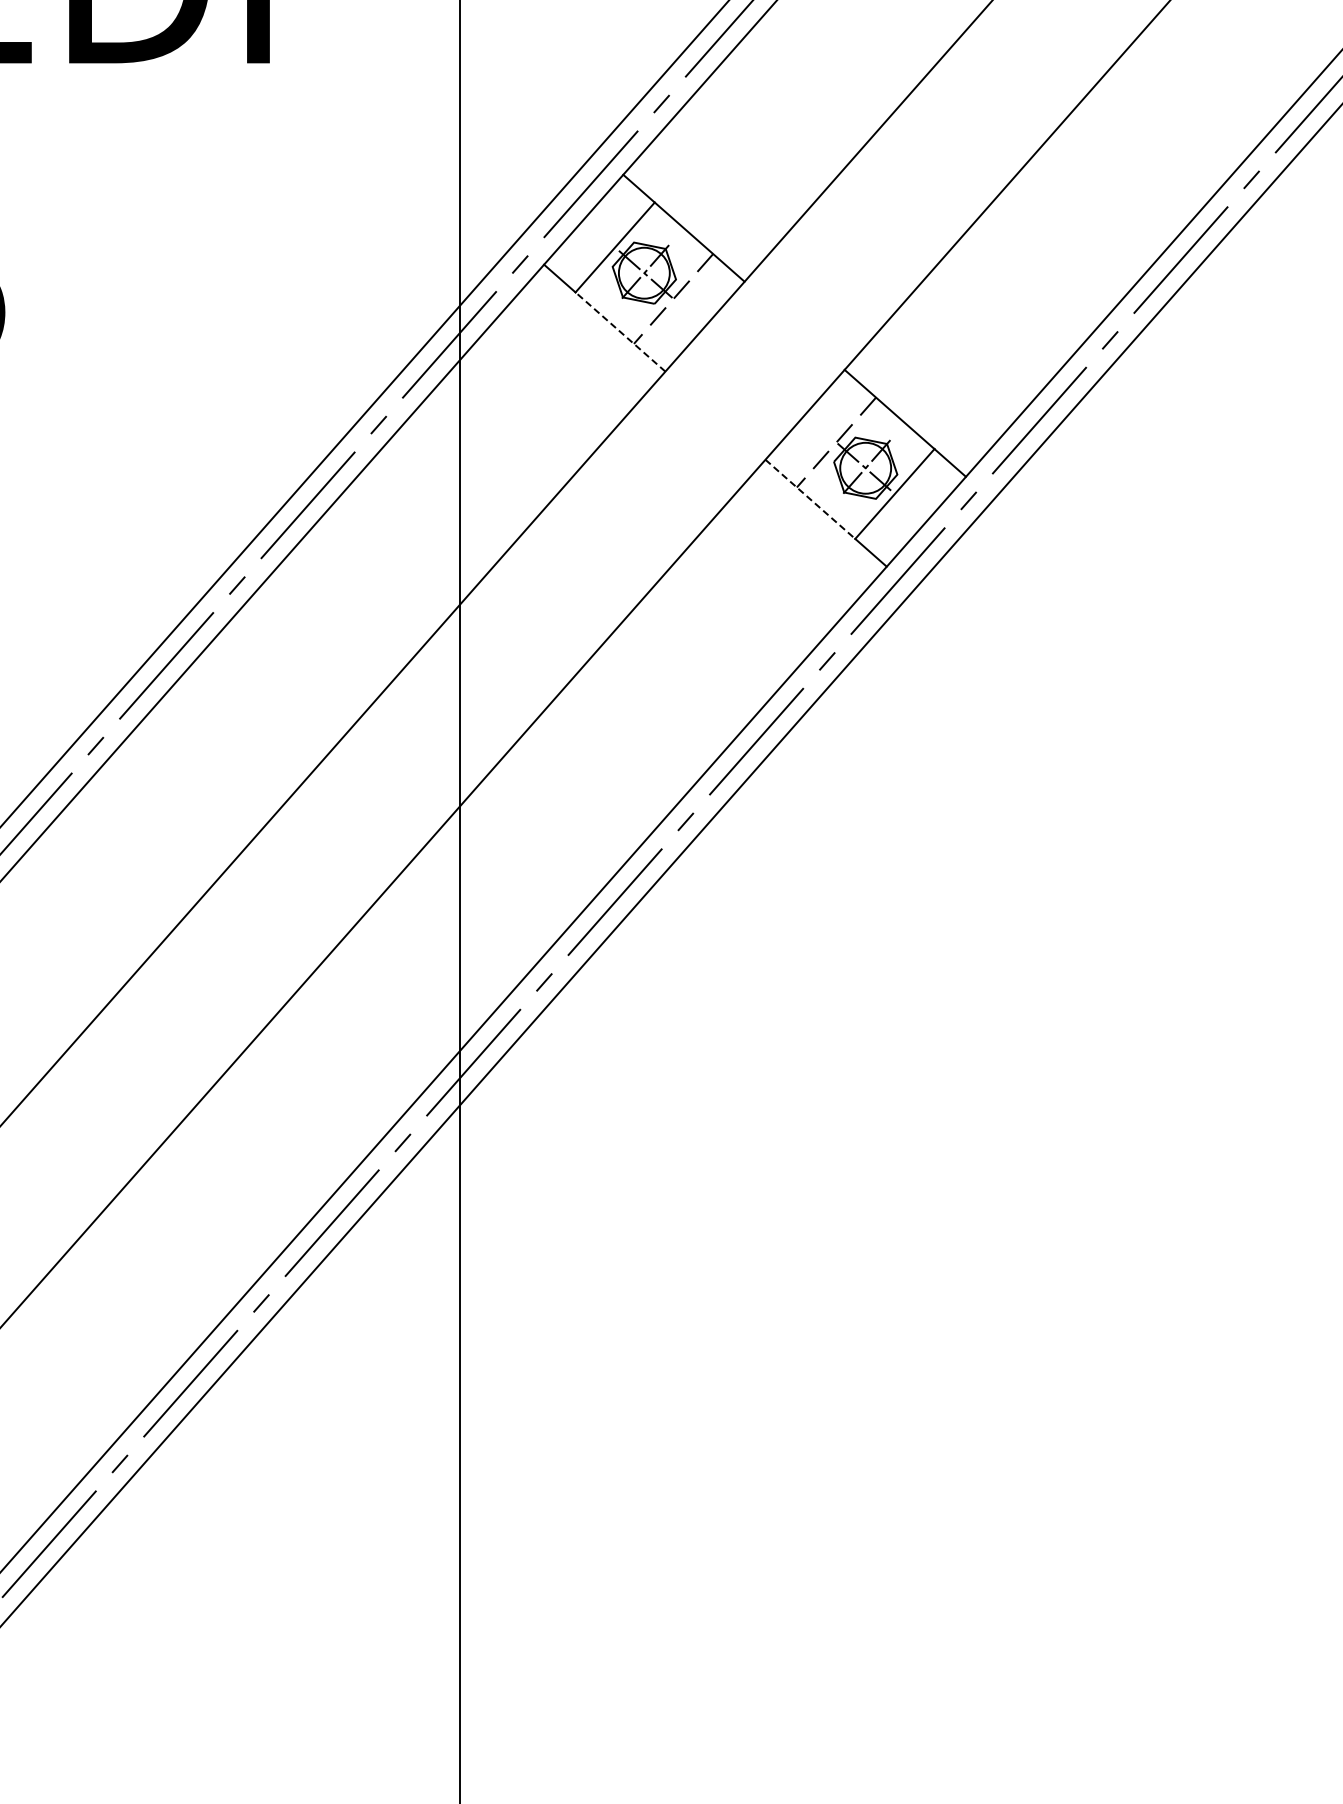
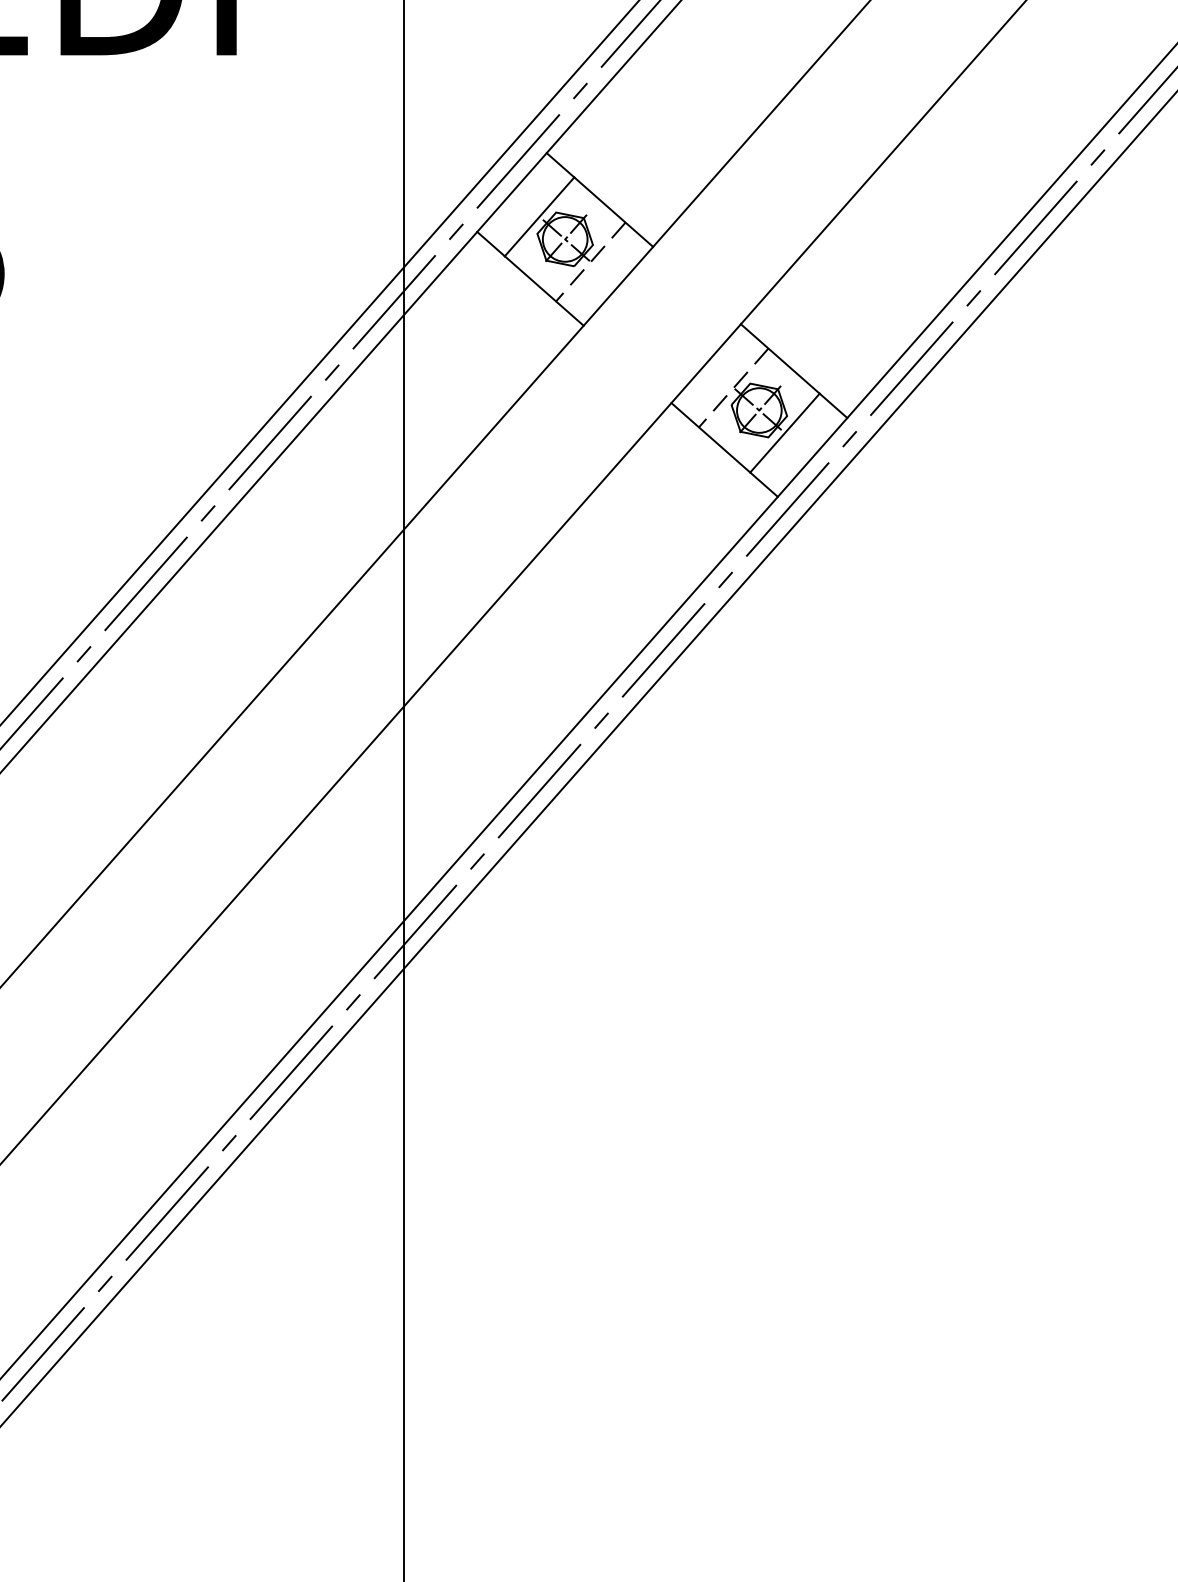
line: (620, 332) -> (544, 291), dashed -> solid
line: (810, 499) -> (710, 437), dashed -> solid

